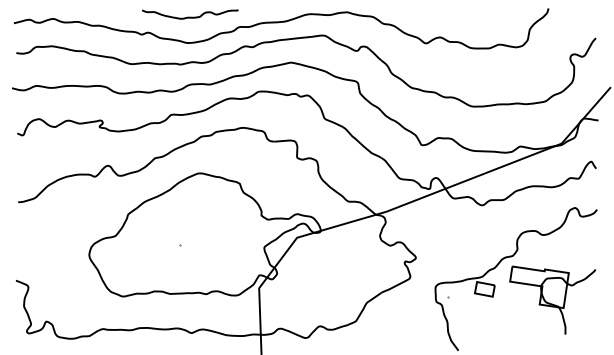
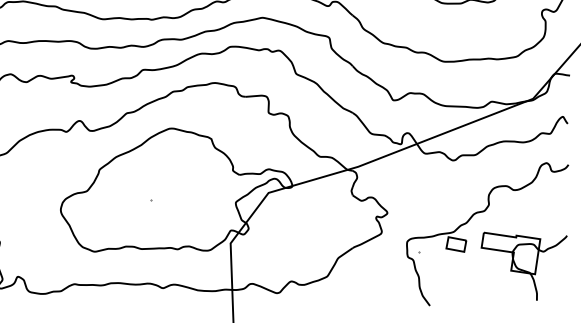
part: (552, 299) -> (523, 265), moved

